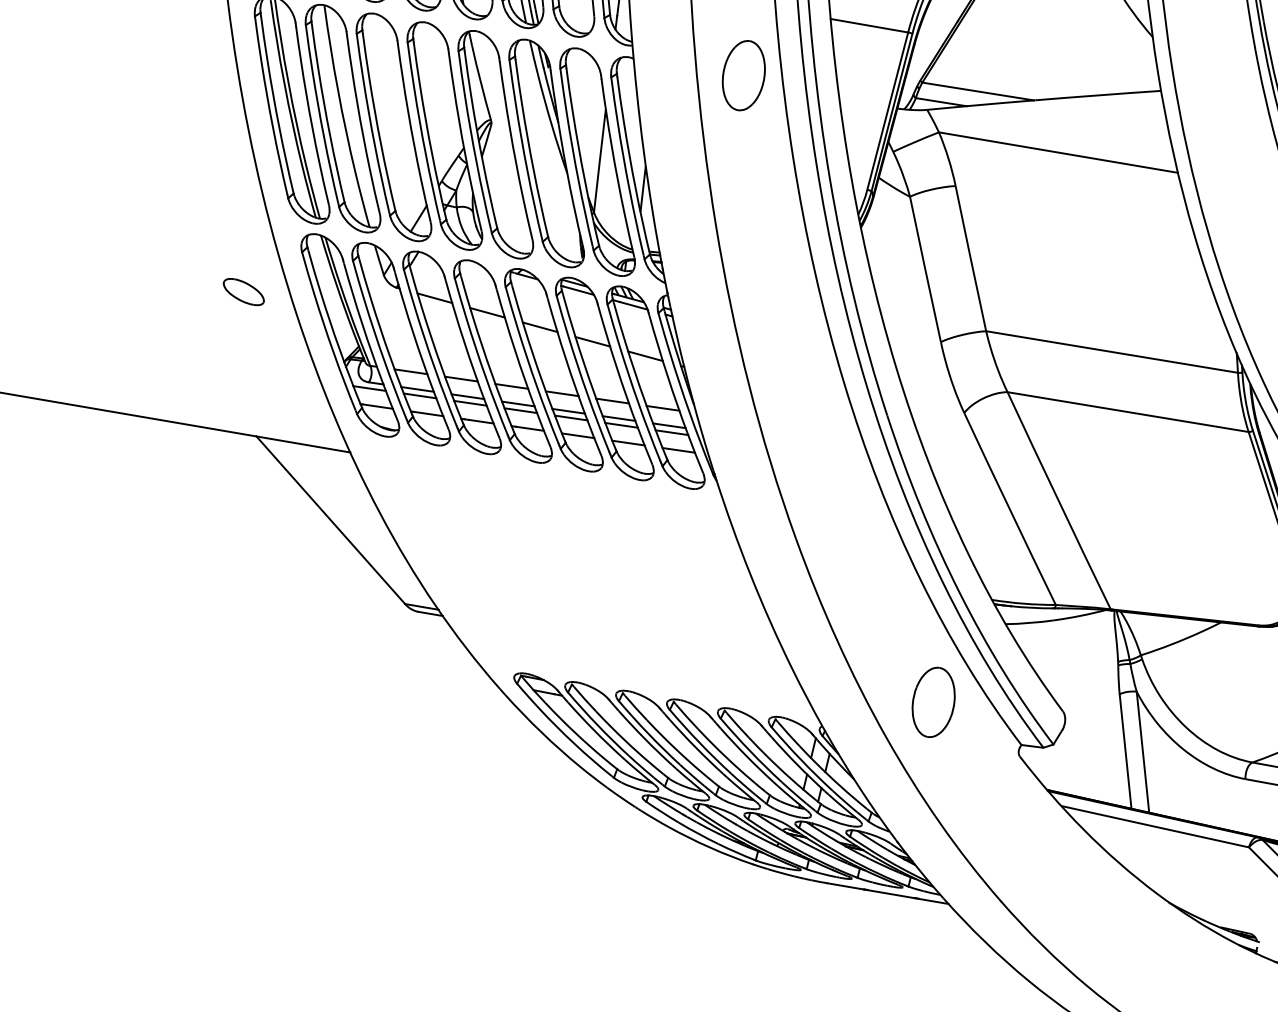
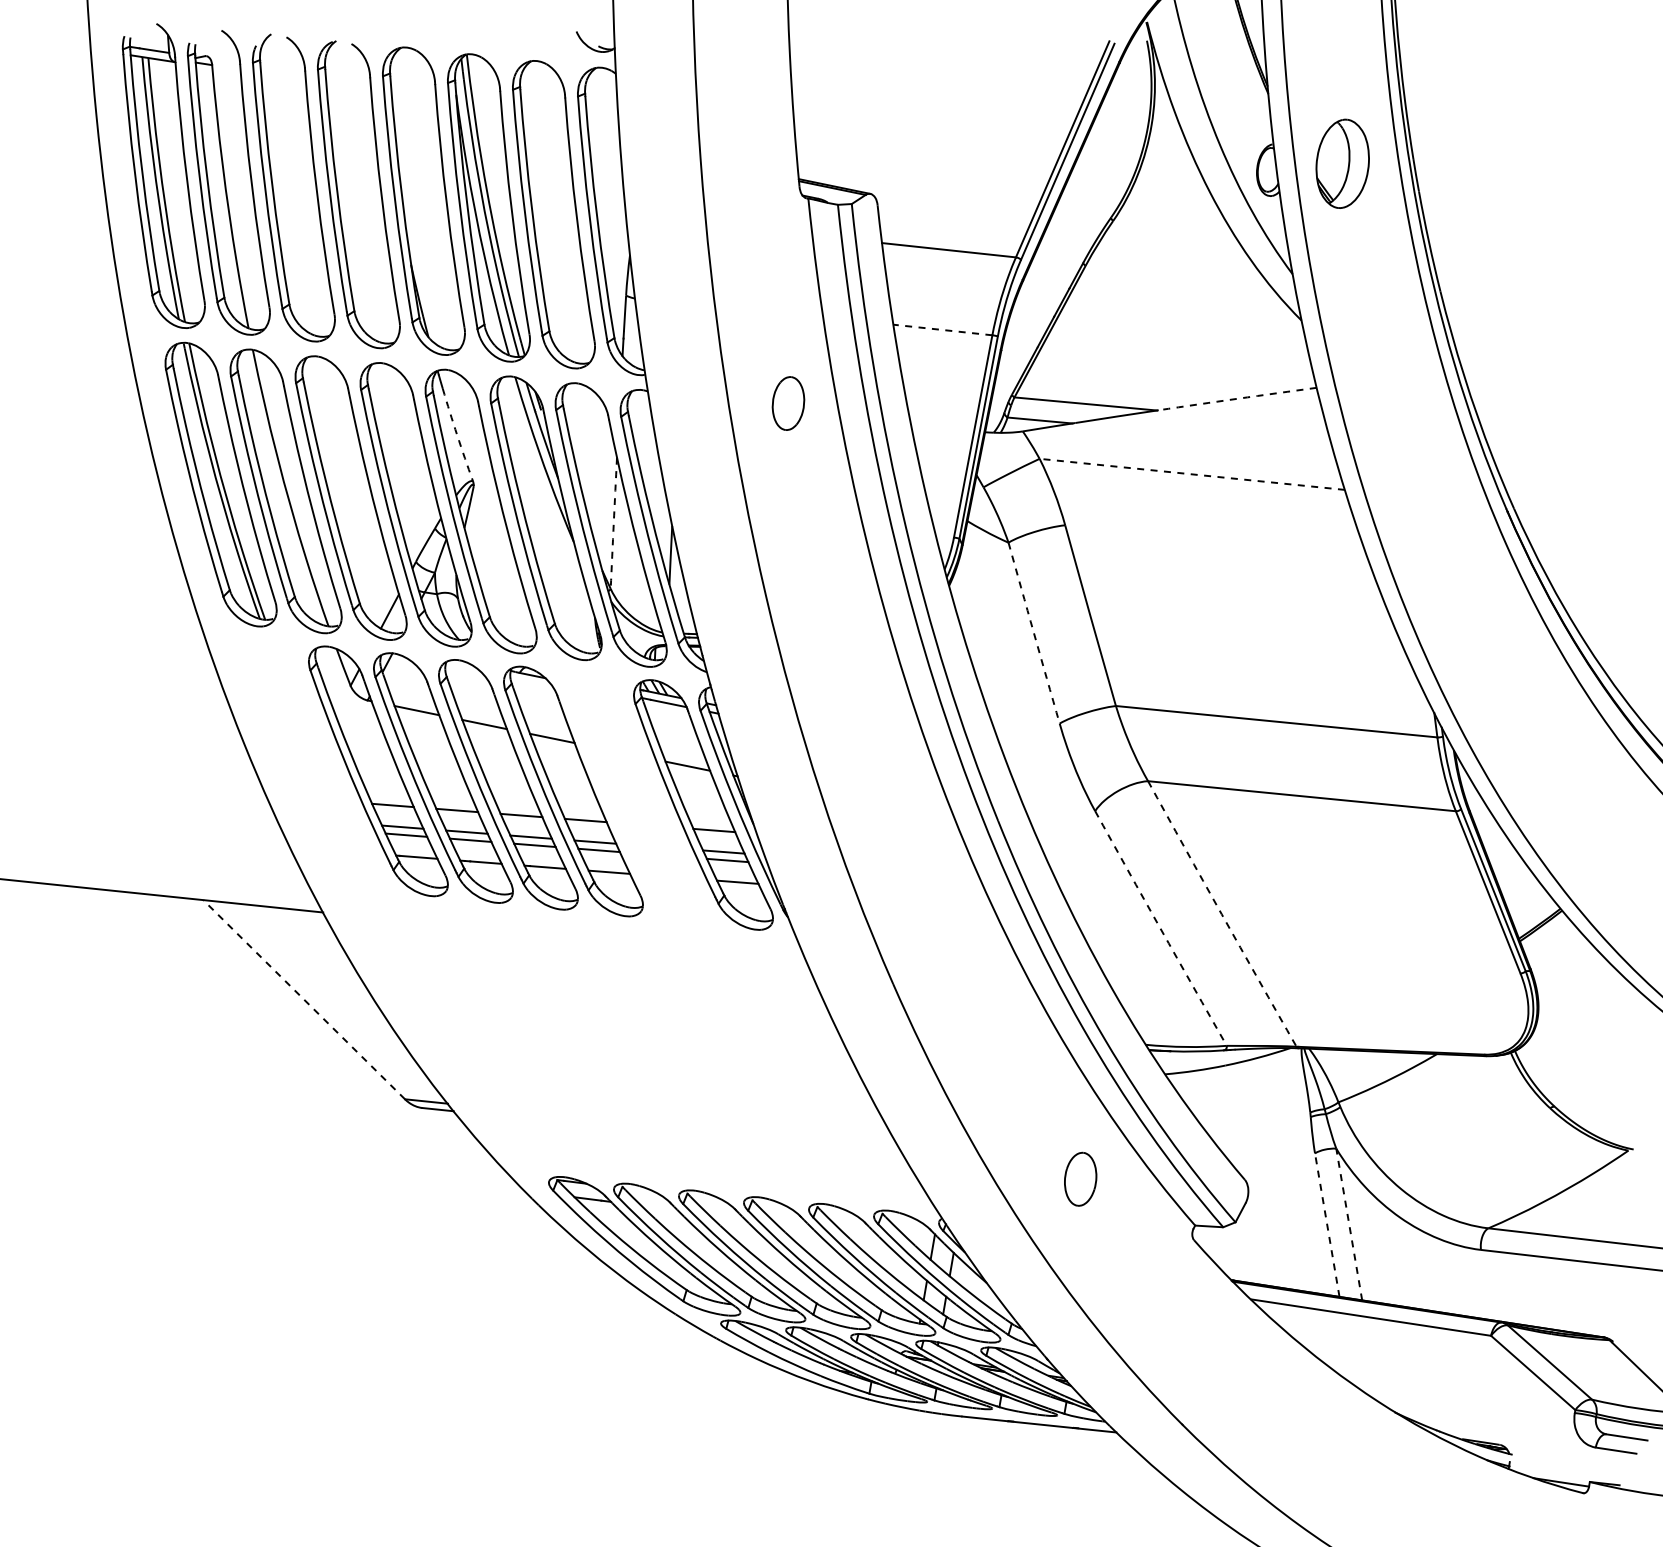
line: (869, 26) -> (942, 330), solid -> dashed
part: (743, 75) -> (788, 403), size x0.6
arc: (481, 83) -> (457, 435), solid -> dashed
arc: (1098, 95) -> (1237, 398), solid -> dashed
line: (1057, 152) -> (1191, 474), solid -> dashed
arc: (599, 161) -> (613, 523), solid -> dashed
arc: (924, 269) -> (1033, 633), solid -> dashed
part: (244, 291) -> (175, 718), removed
part: (350, 335) -> (313, 764), removed
part: (604, 379) -> (638, 798), removed
arc: (1058, 501) -> (1221, 914), solid -> dashed
arc: (1009, 508) -> (1160, 928), solid -> dashed
line: (331, 520) -> (304, 999), solid -> dashed
part: (933, 702) -> (1080, 1179), size x0.6
line: (1125, 751) -> (1327, 1225), solid -> dashed
line: (1143, 752) -> (1349, 1224), solid -> dashed

